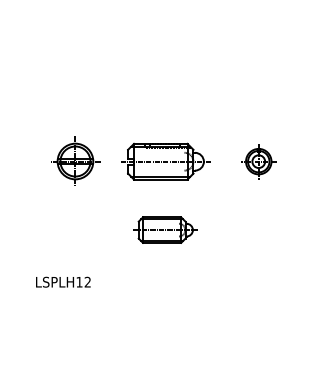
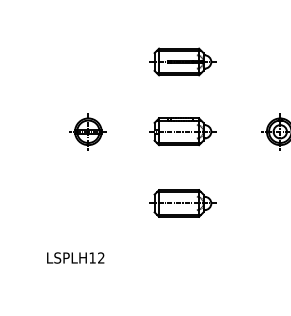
part: (165, 94) -> (182, 61), added
part: (75, 161) -> (88, 131), size x0.71
part: (165, 161) -> (182, 131), size x0.71

